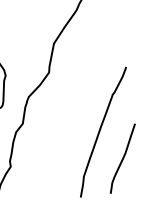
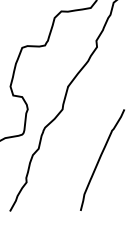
curve: (122, 158) -> (116, 182), removed

